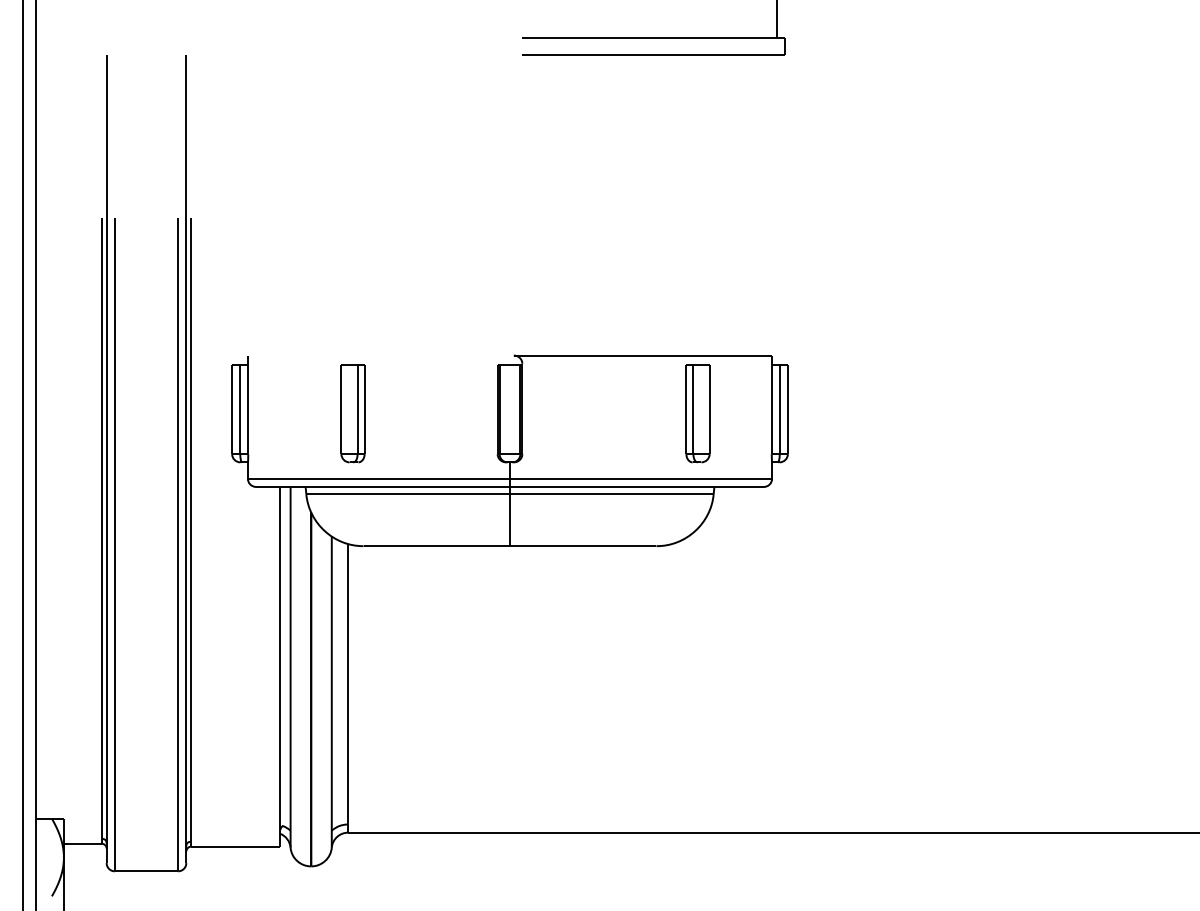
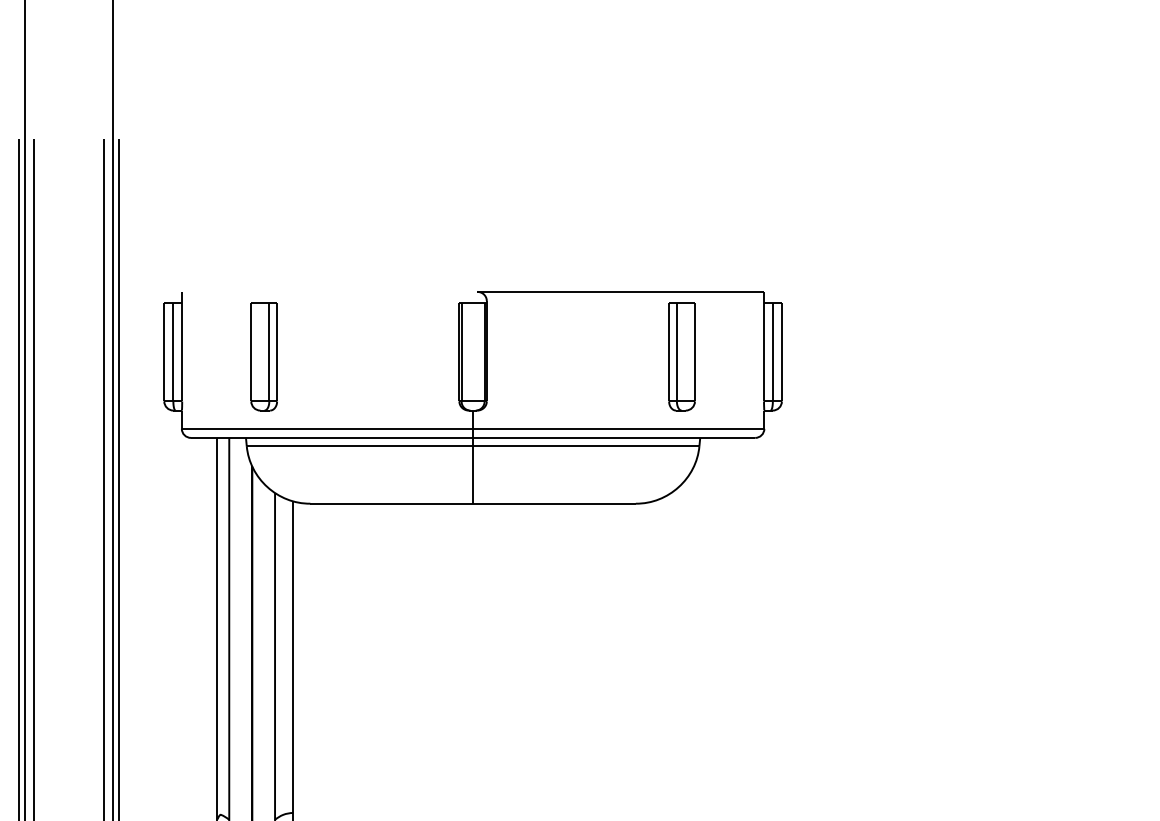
part: (352, 413) -> (263, 356), moved

